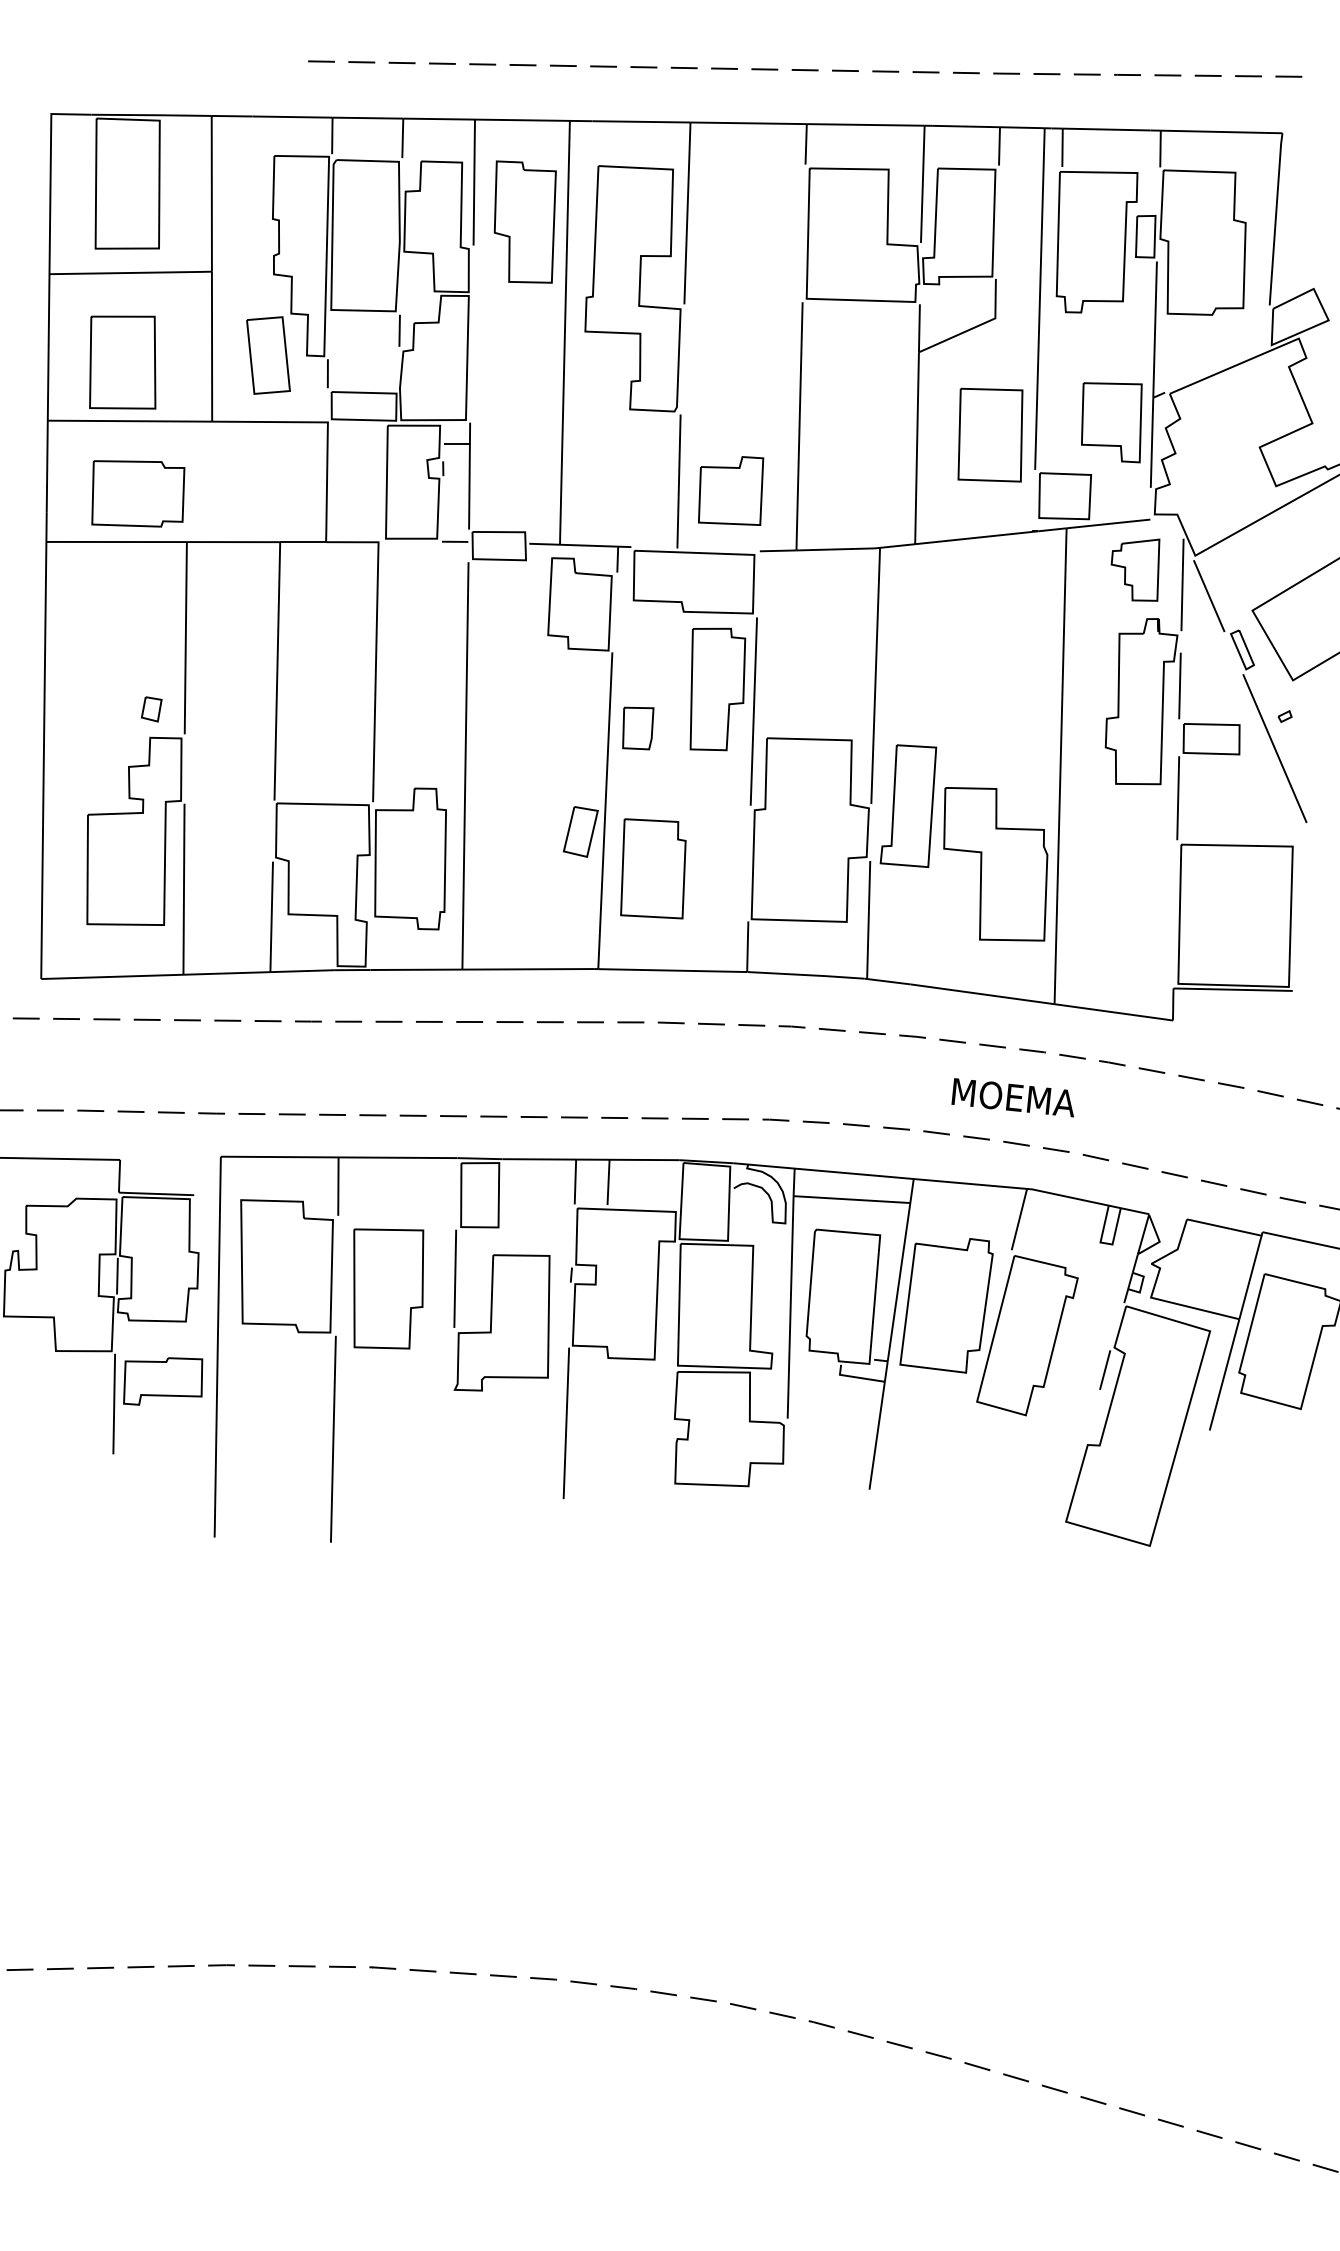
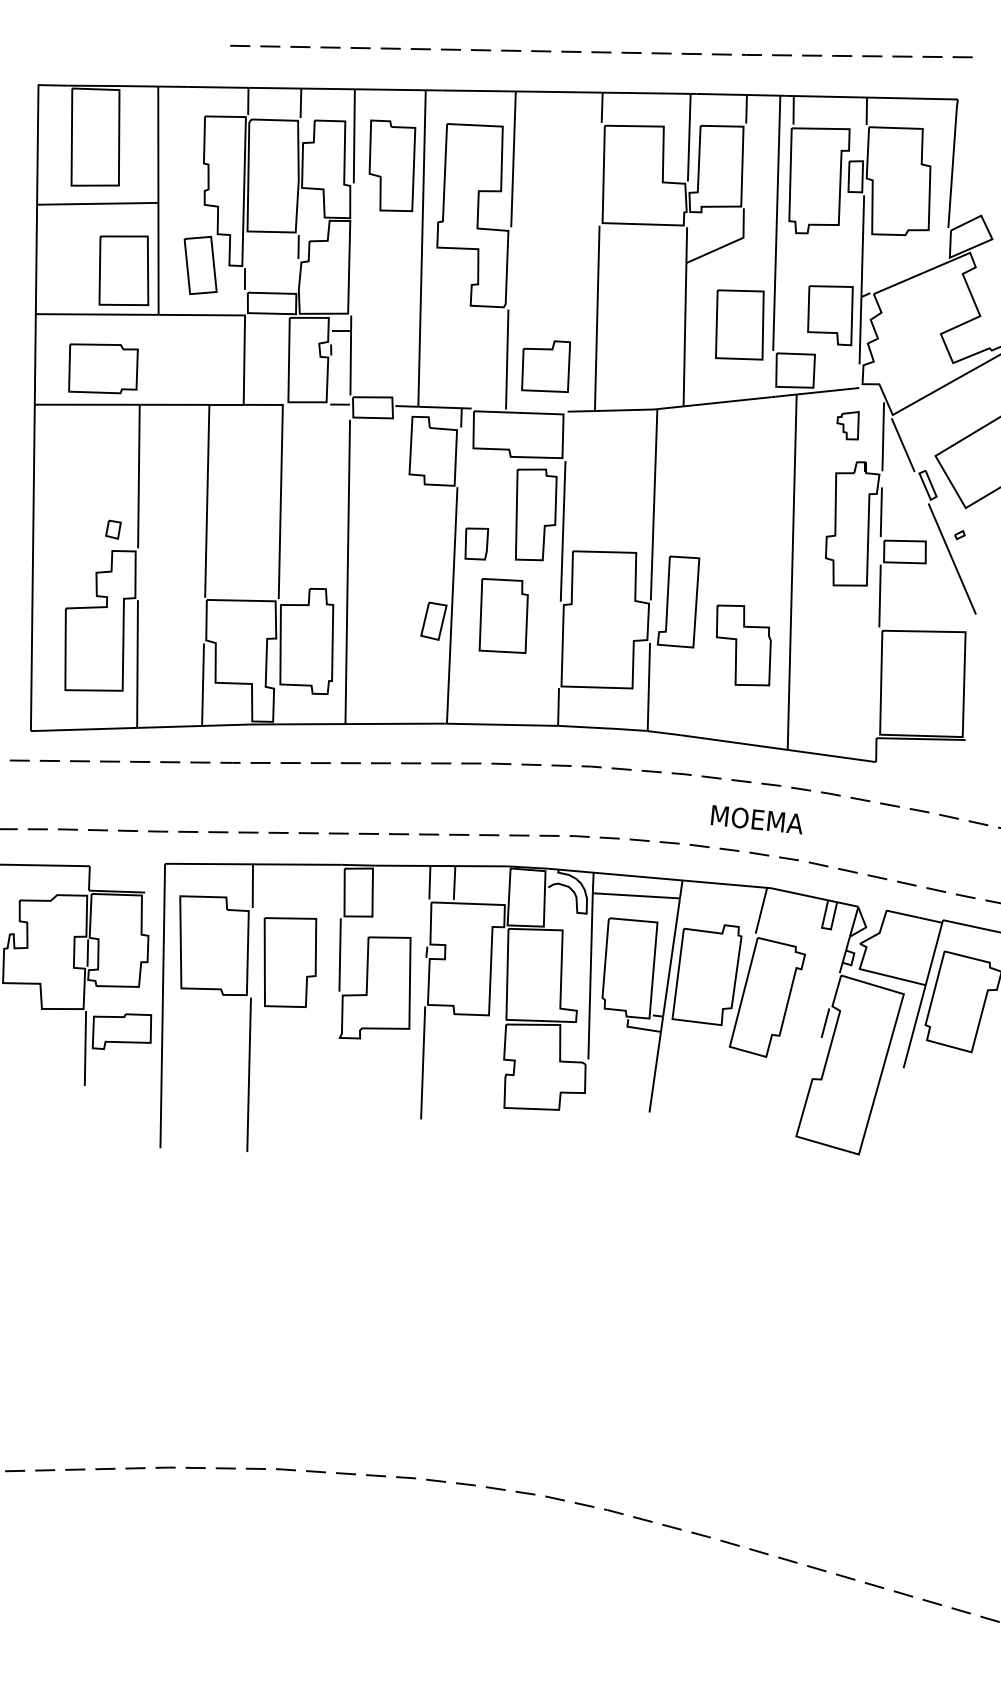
part: (122, 362) -> (123, 270), moved
part: (1135, 569) -> (848, 425), size x0.6
part: (995, 864) -> (743, 645), size x0.7
part: (653, 868) -> (503, 615), moved

